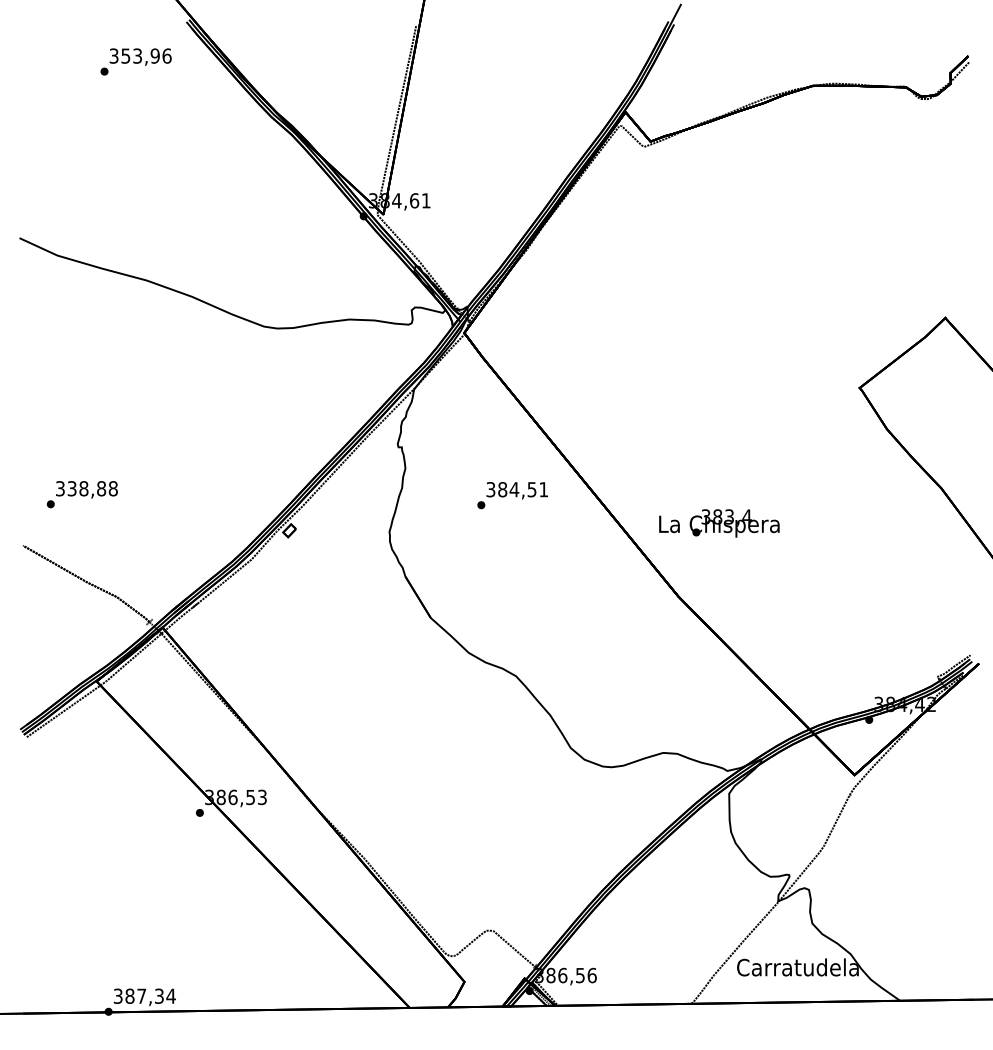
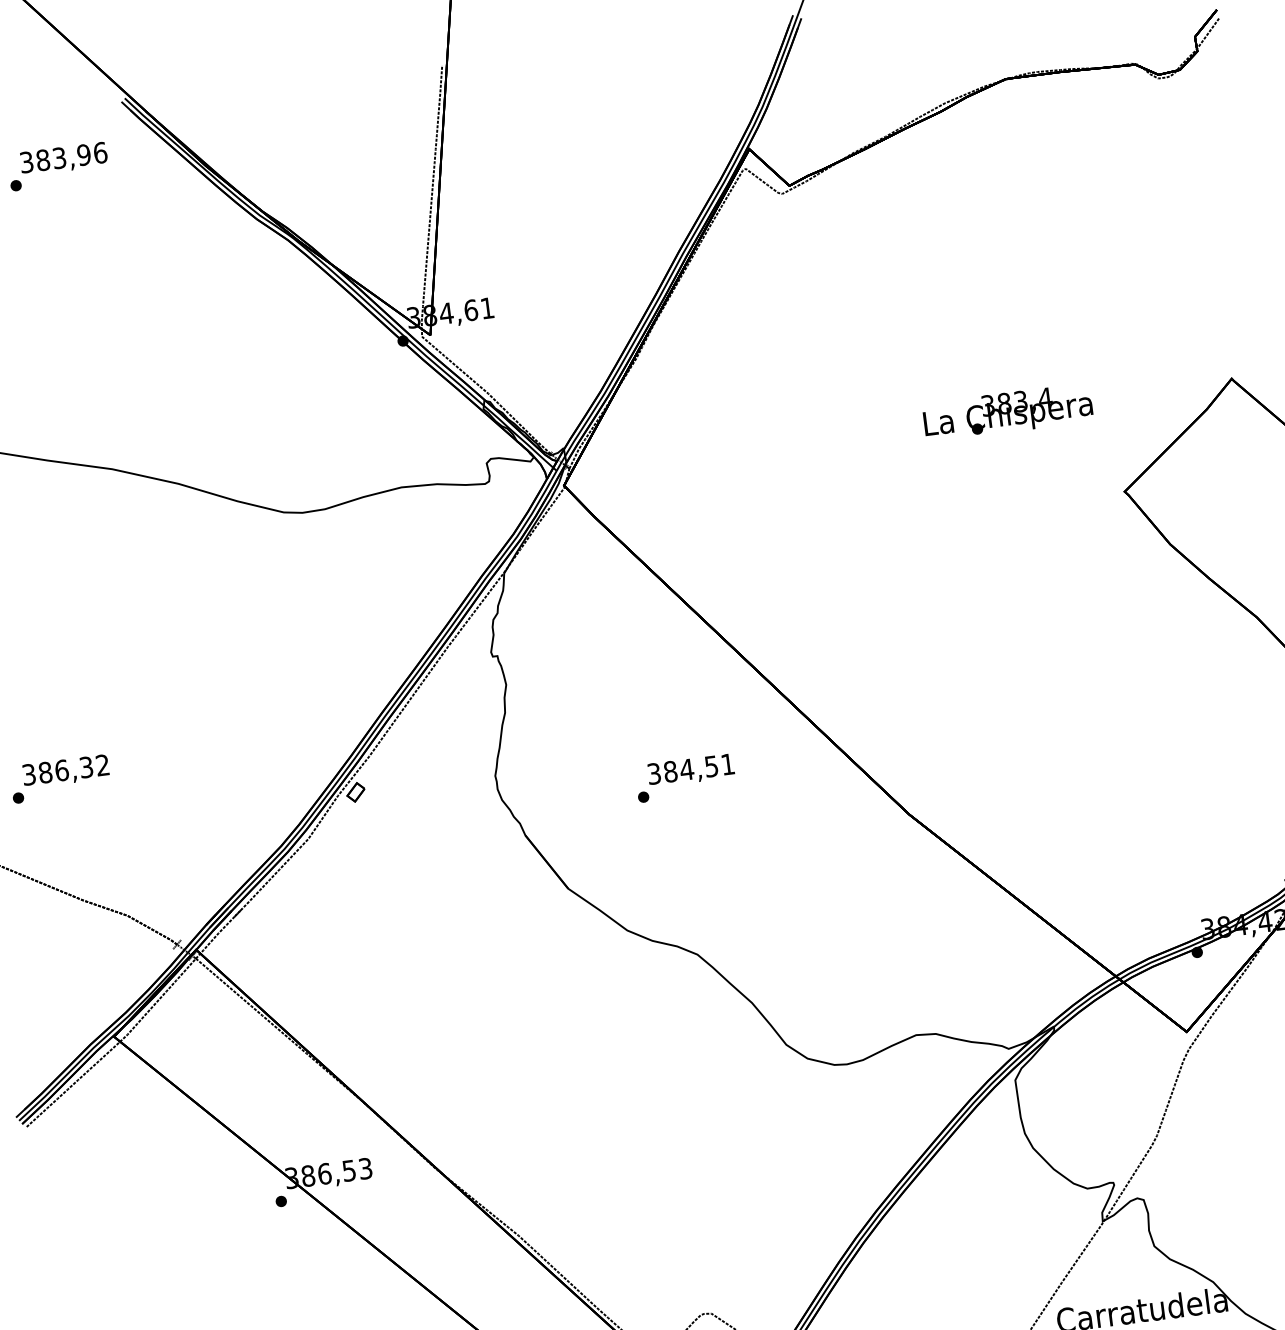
text: (125, 55) -> (42, 159), 353,96 -> 383,96
text: (92, 488) -> (73, 768), 338,88 -> 386,32
text: (512, 495) -> (685, 778), moved
text: (719, 523) -> (1008, 412), moved

